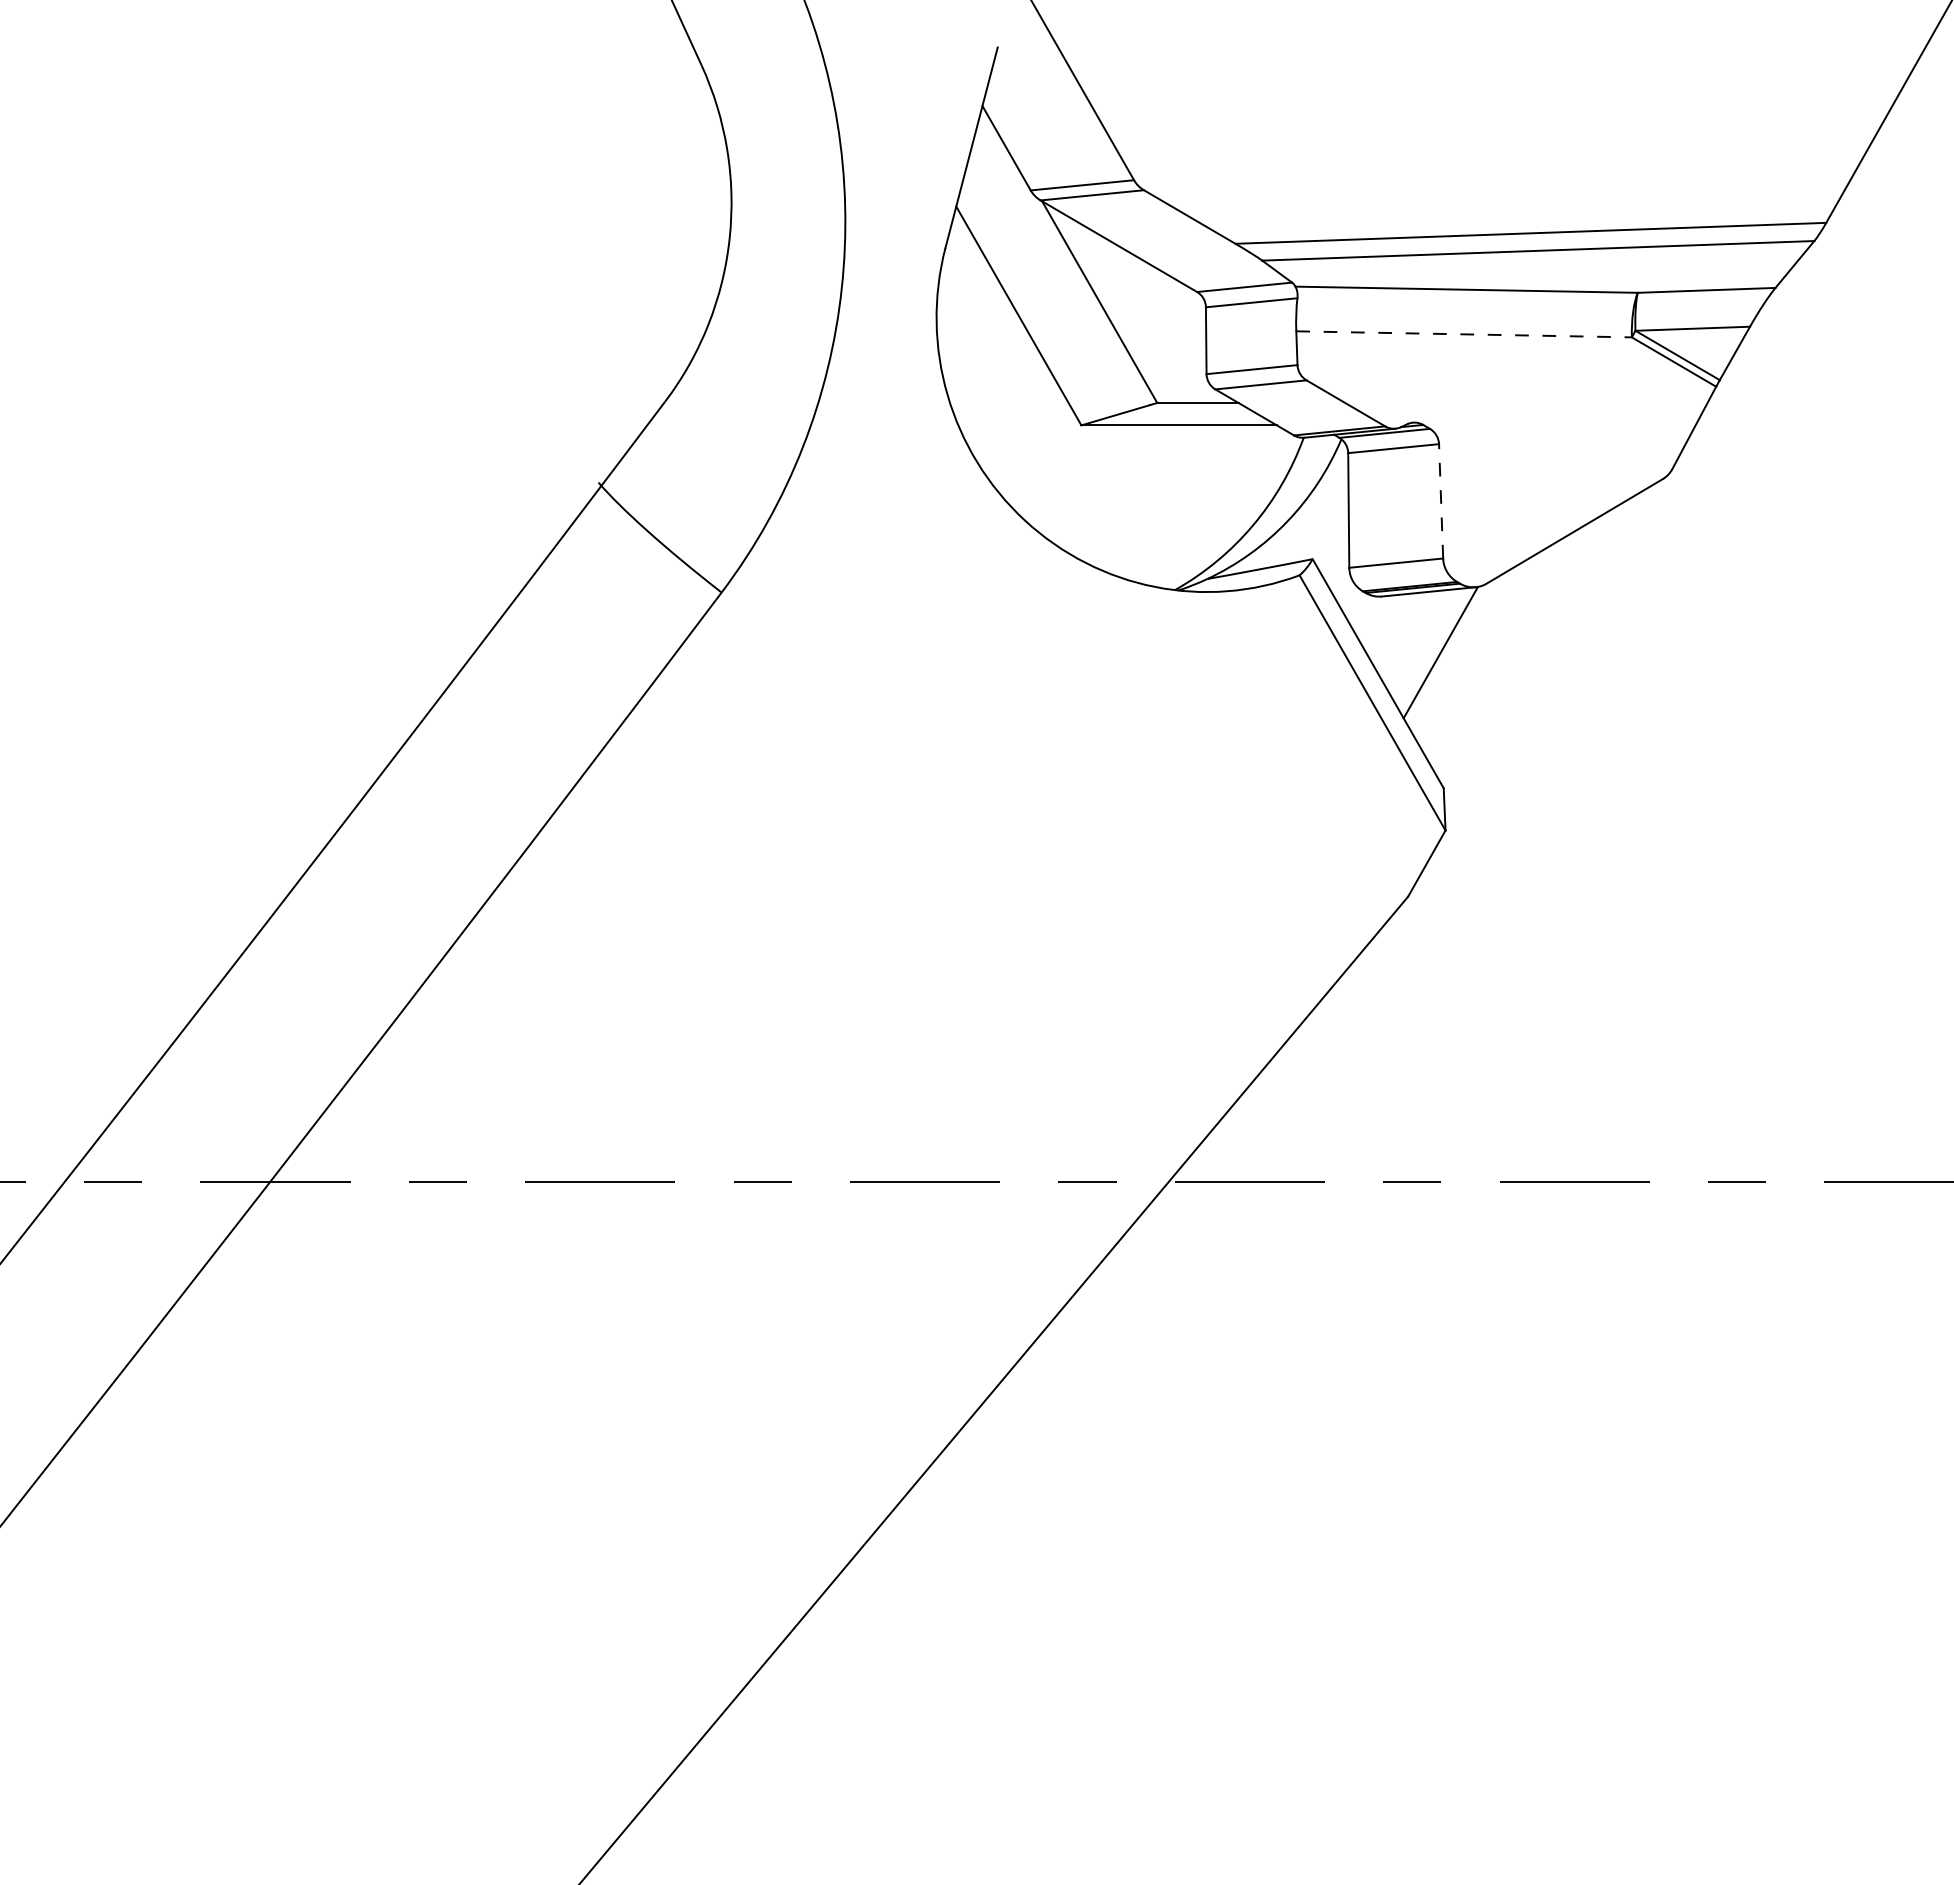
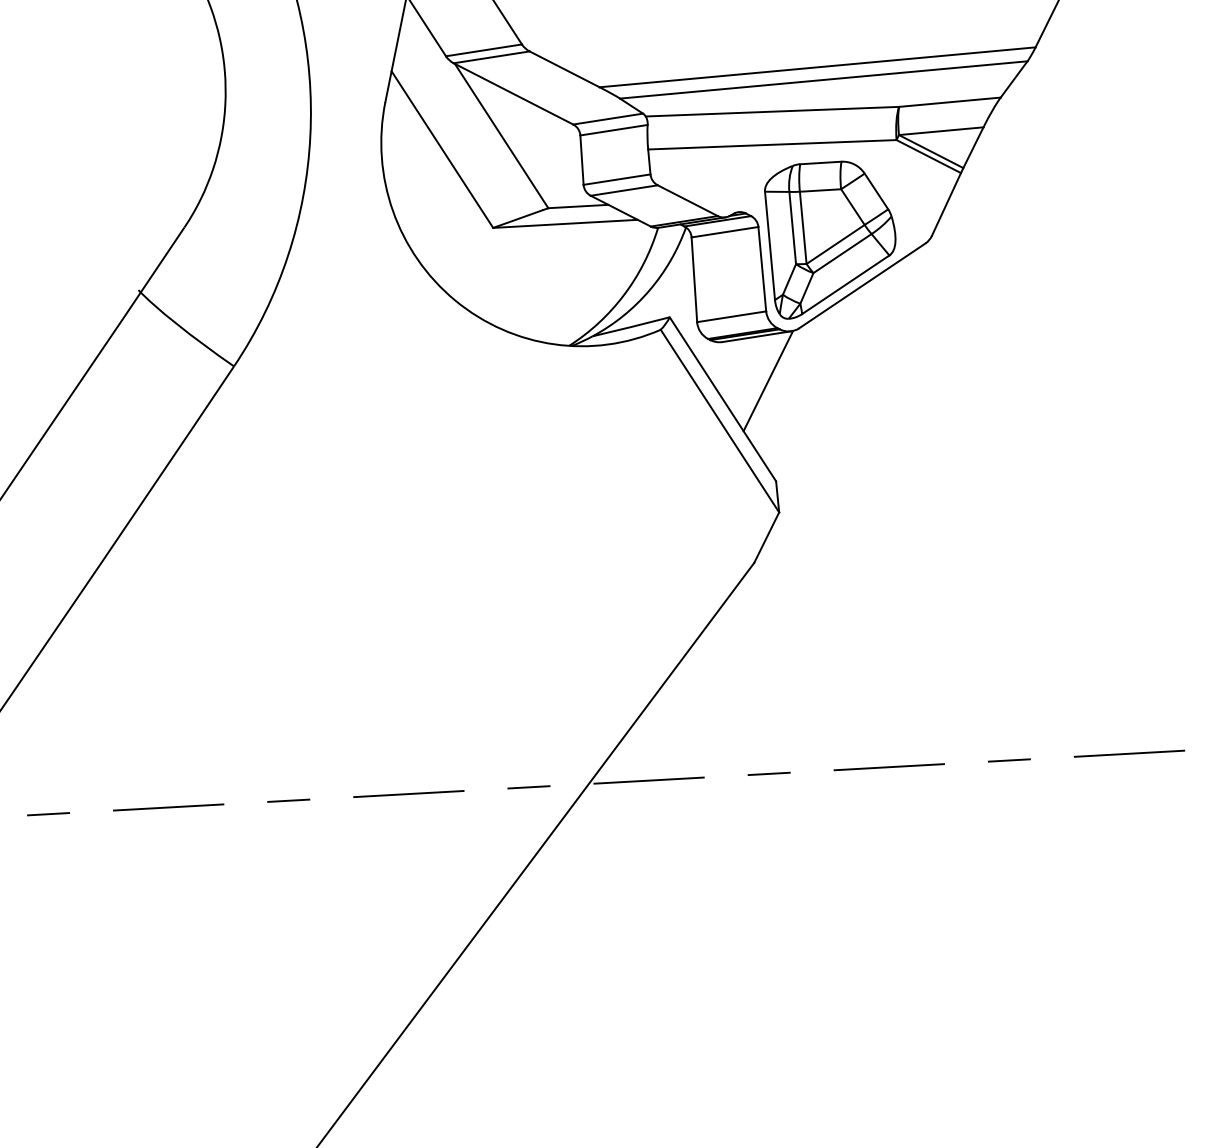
line: (1464, 334) -> (772, 144), dashed -> solid
part: (1536, 466) -> (831, 239), added
line: (1441, 500) -> (762, 268), dashed -> solid

